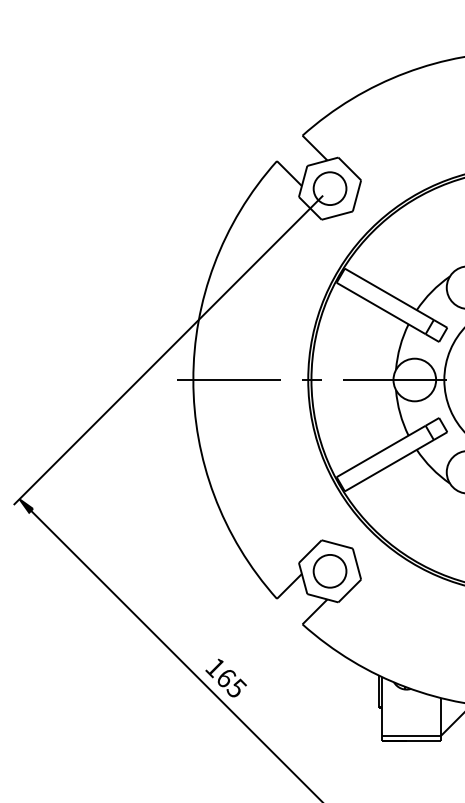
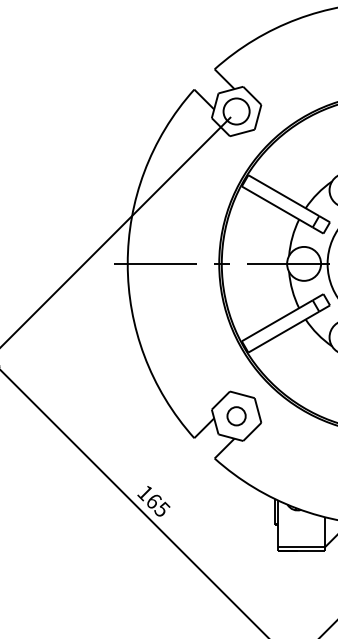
part: (329, 571) -> (236, 416), size x0.7

